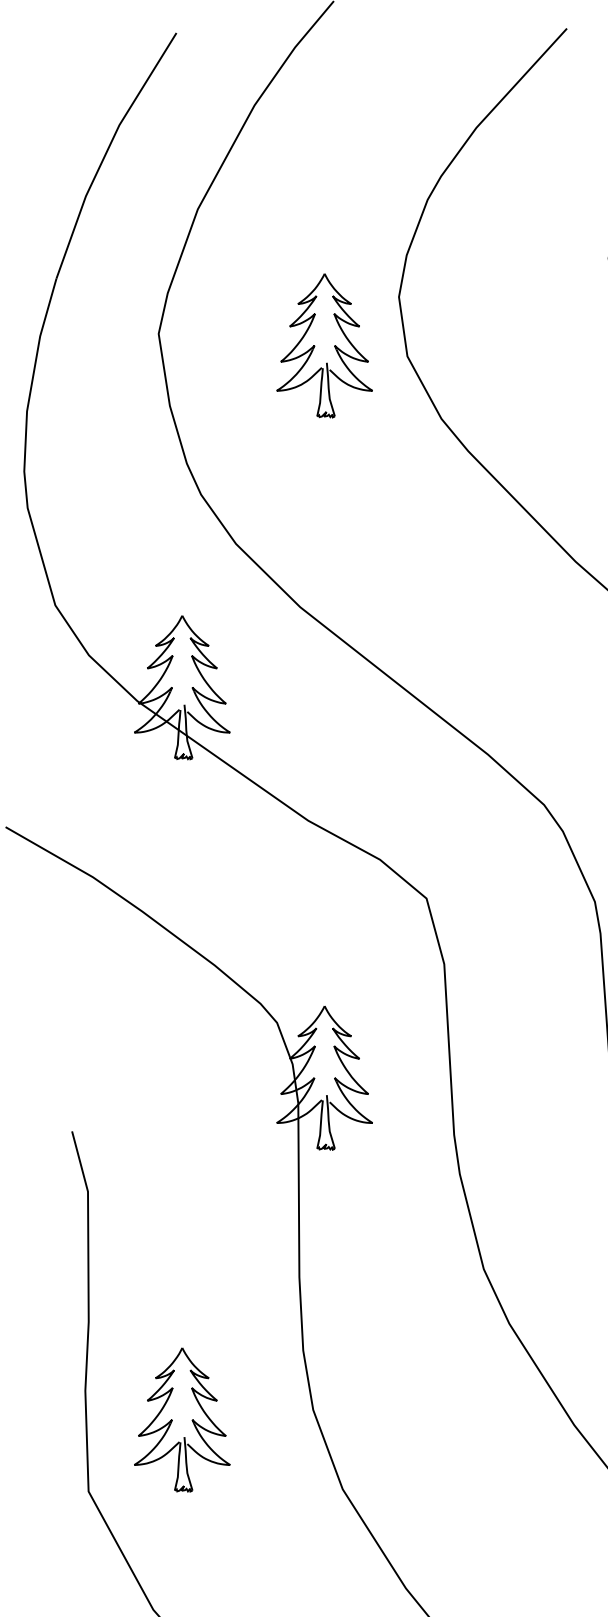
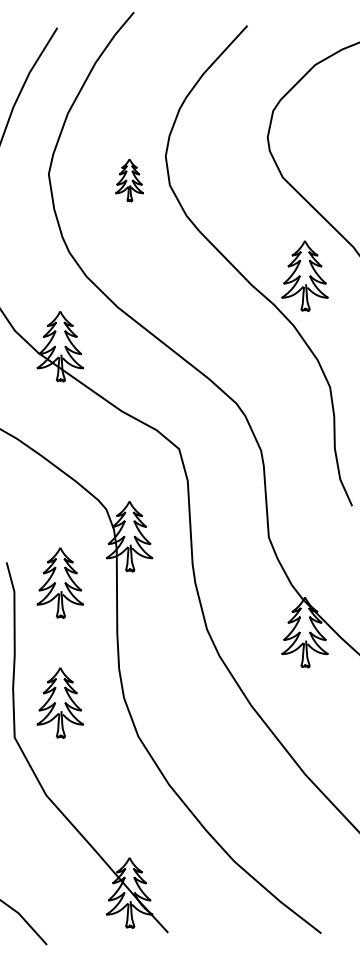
part: (324, 346) -> (129, 180), size x0.6
part: (180, 1172) -> (59, 582), added

